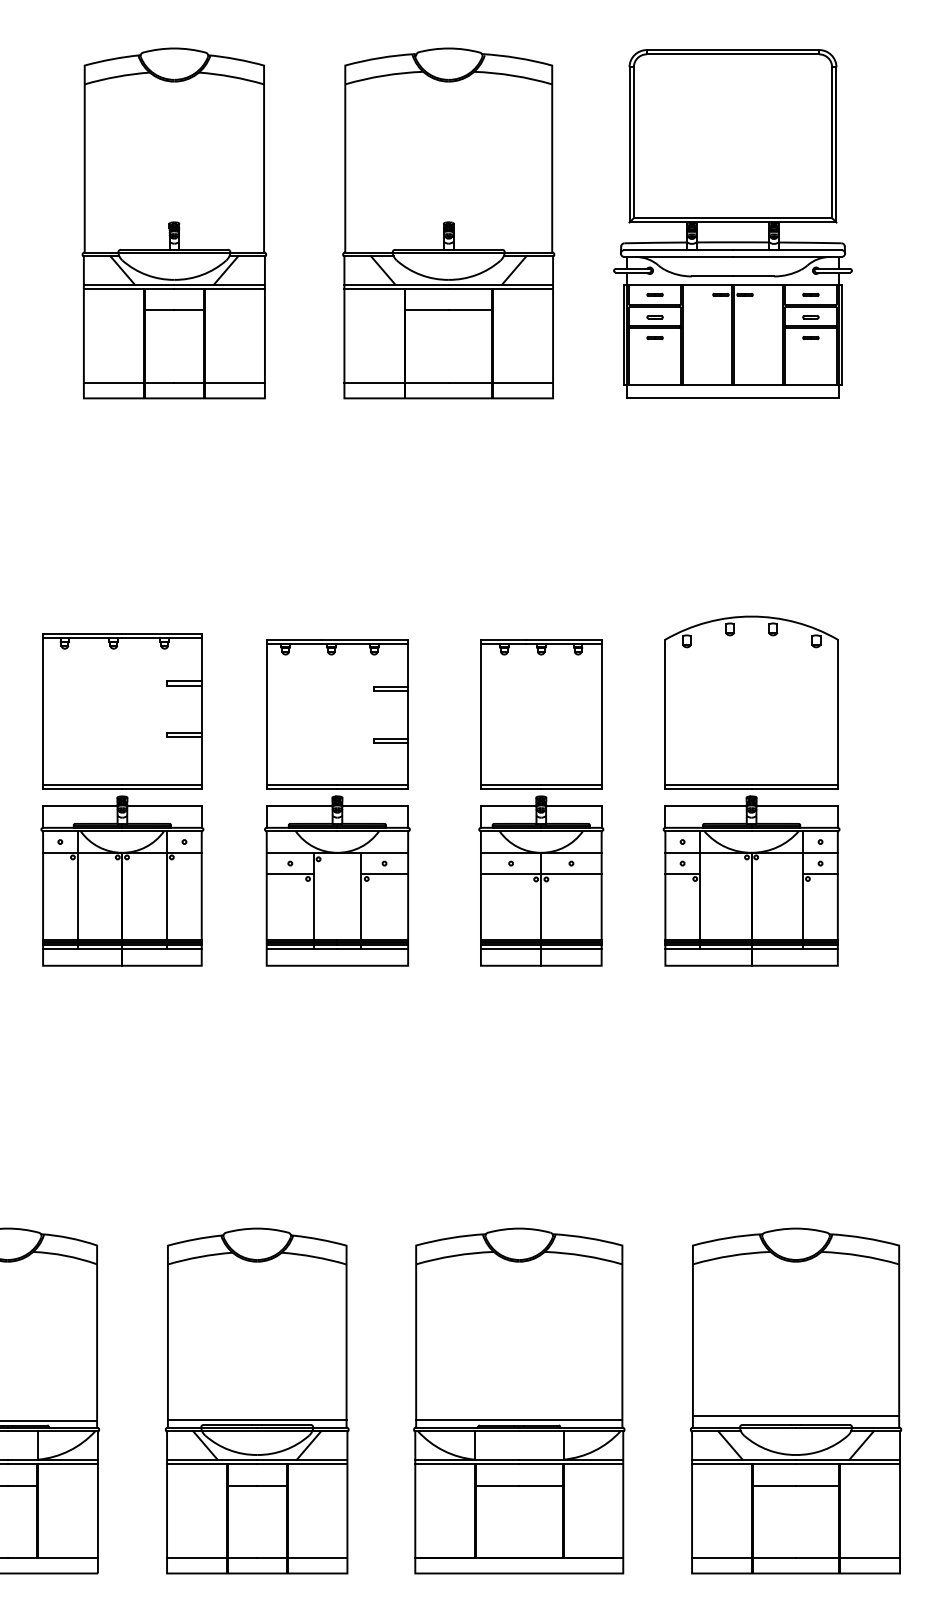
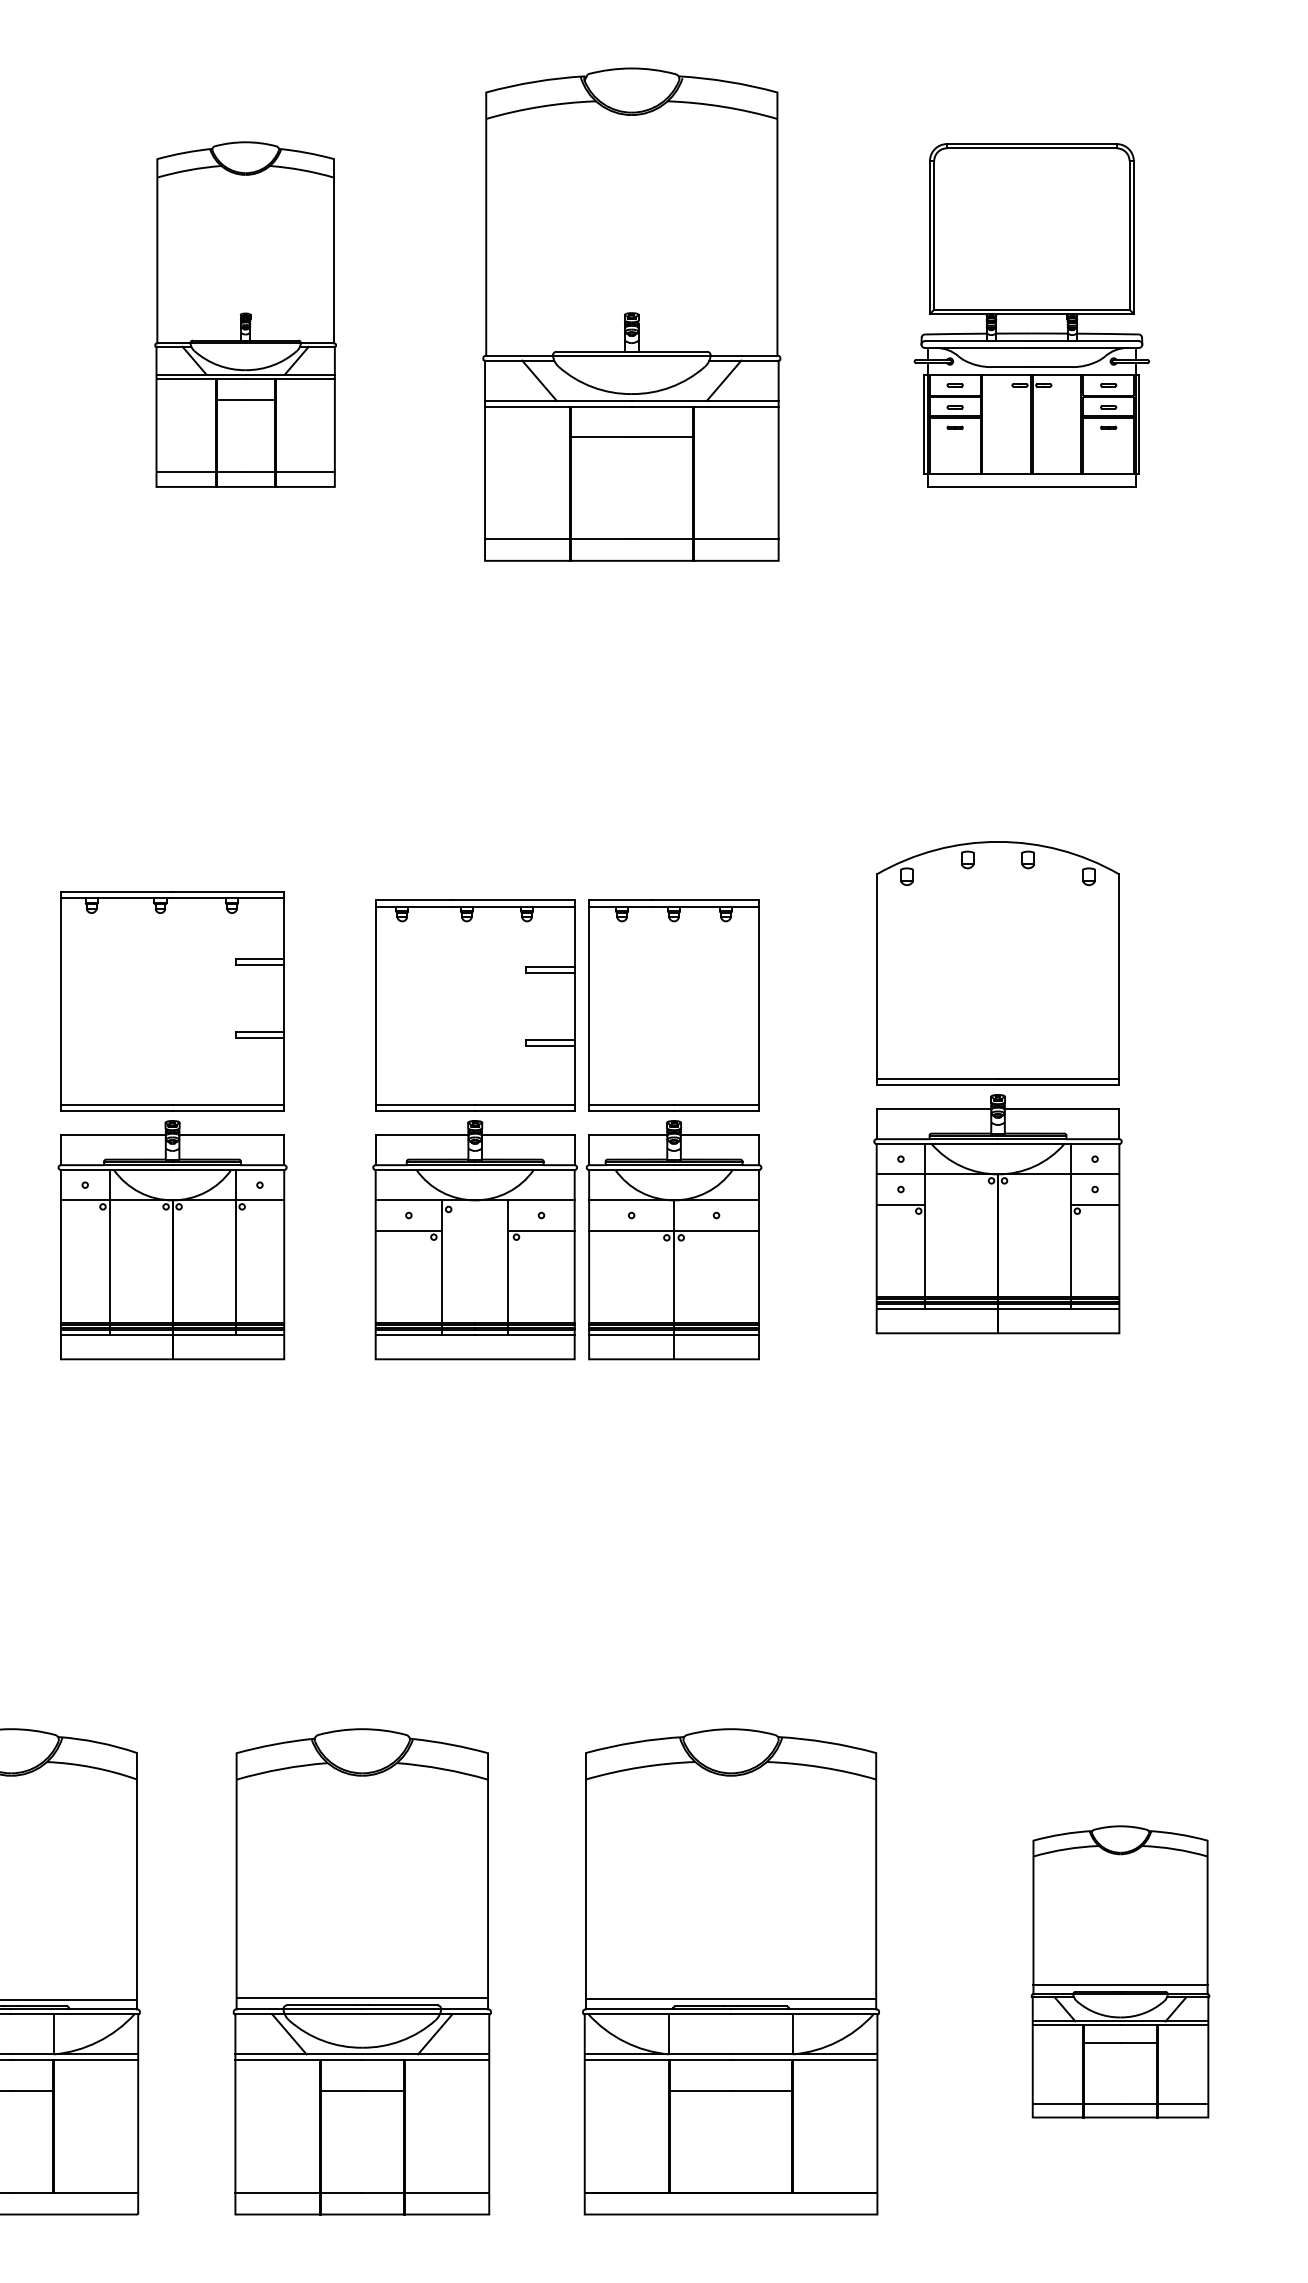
part: (174, 223) -> (245, 314), size x0.7
part: (732, 224) -> (1031, 315), size x0.7
part: (751, 791) -> (997, 1087), moved
part: (540, 802) -> (673, 1129), moved
part: (795, 1400) -> (1120, 1971), size x0.6

